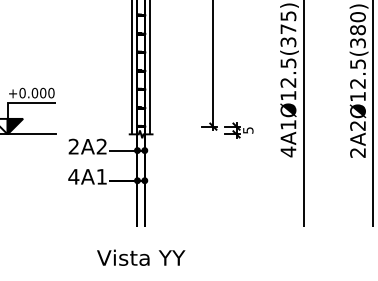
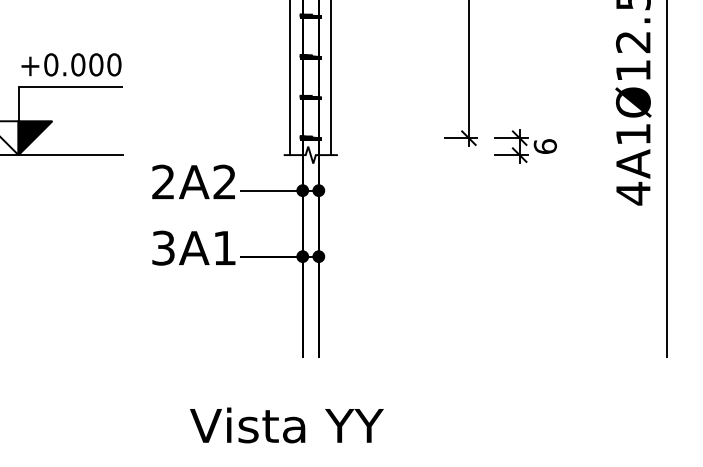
text: (248, 130) -> (545, 146), 5 -> 6
text: (73, 176) -> (162, 247), 4A1 -> 3A1
text: (141, 257) -> (287, 424), moved

